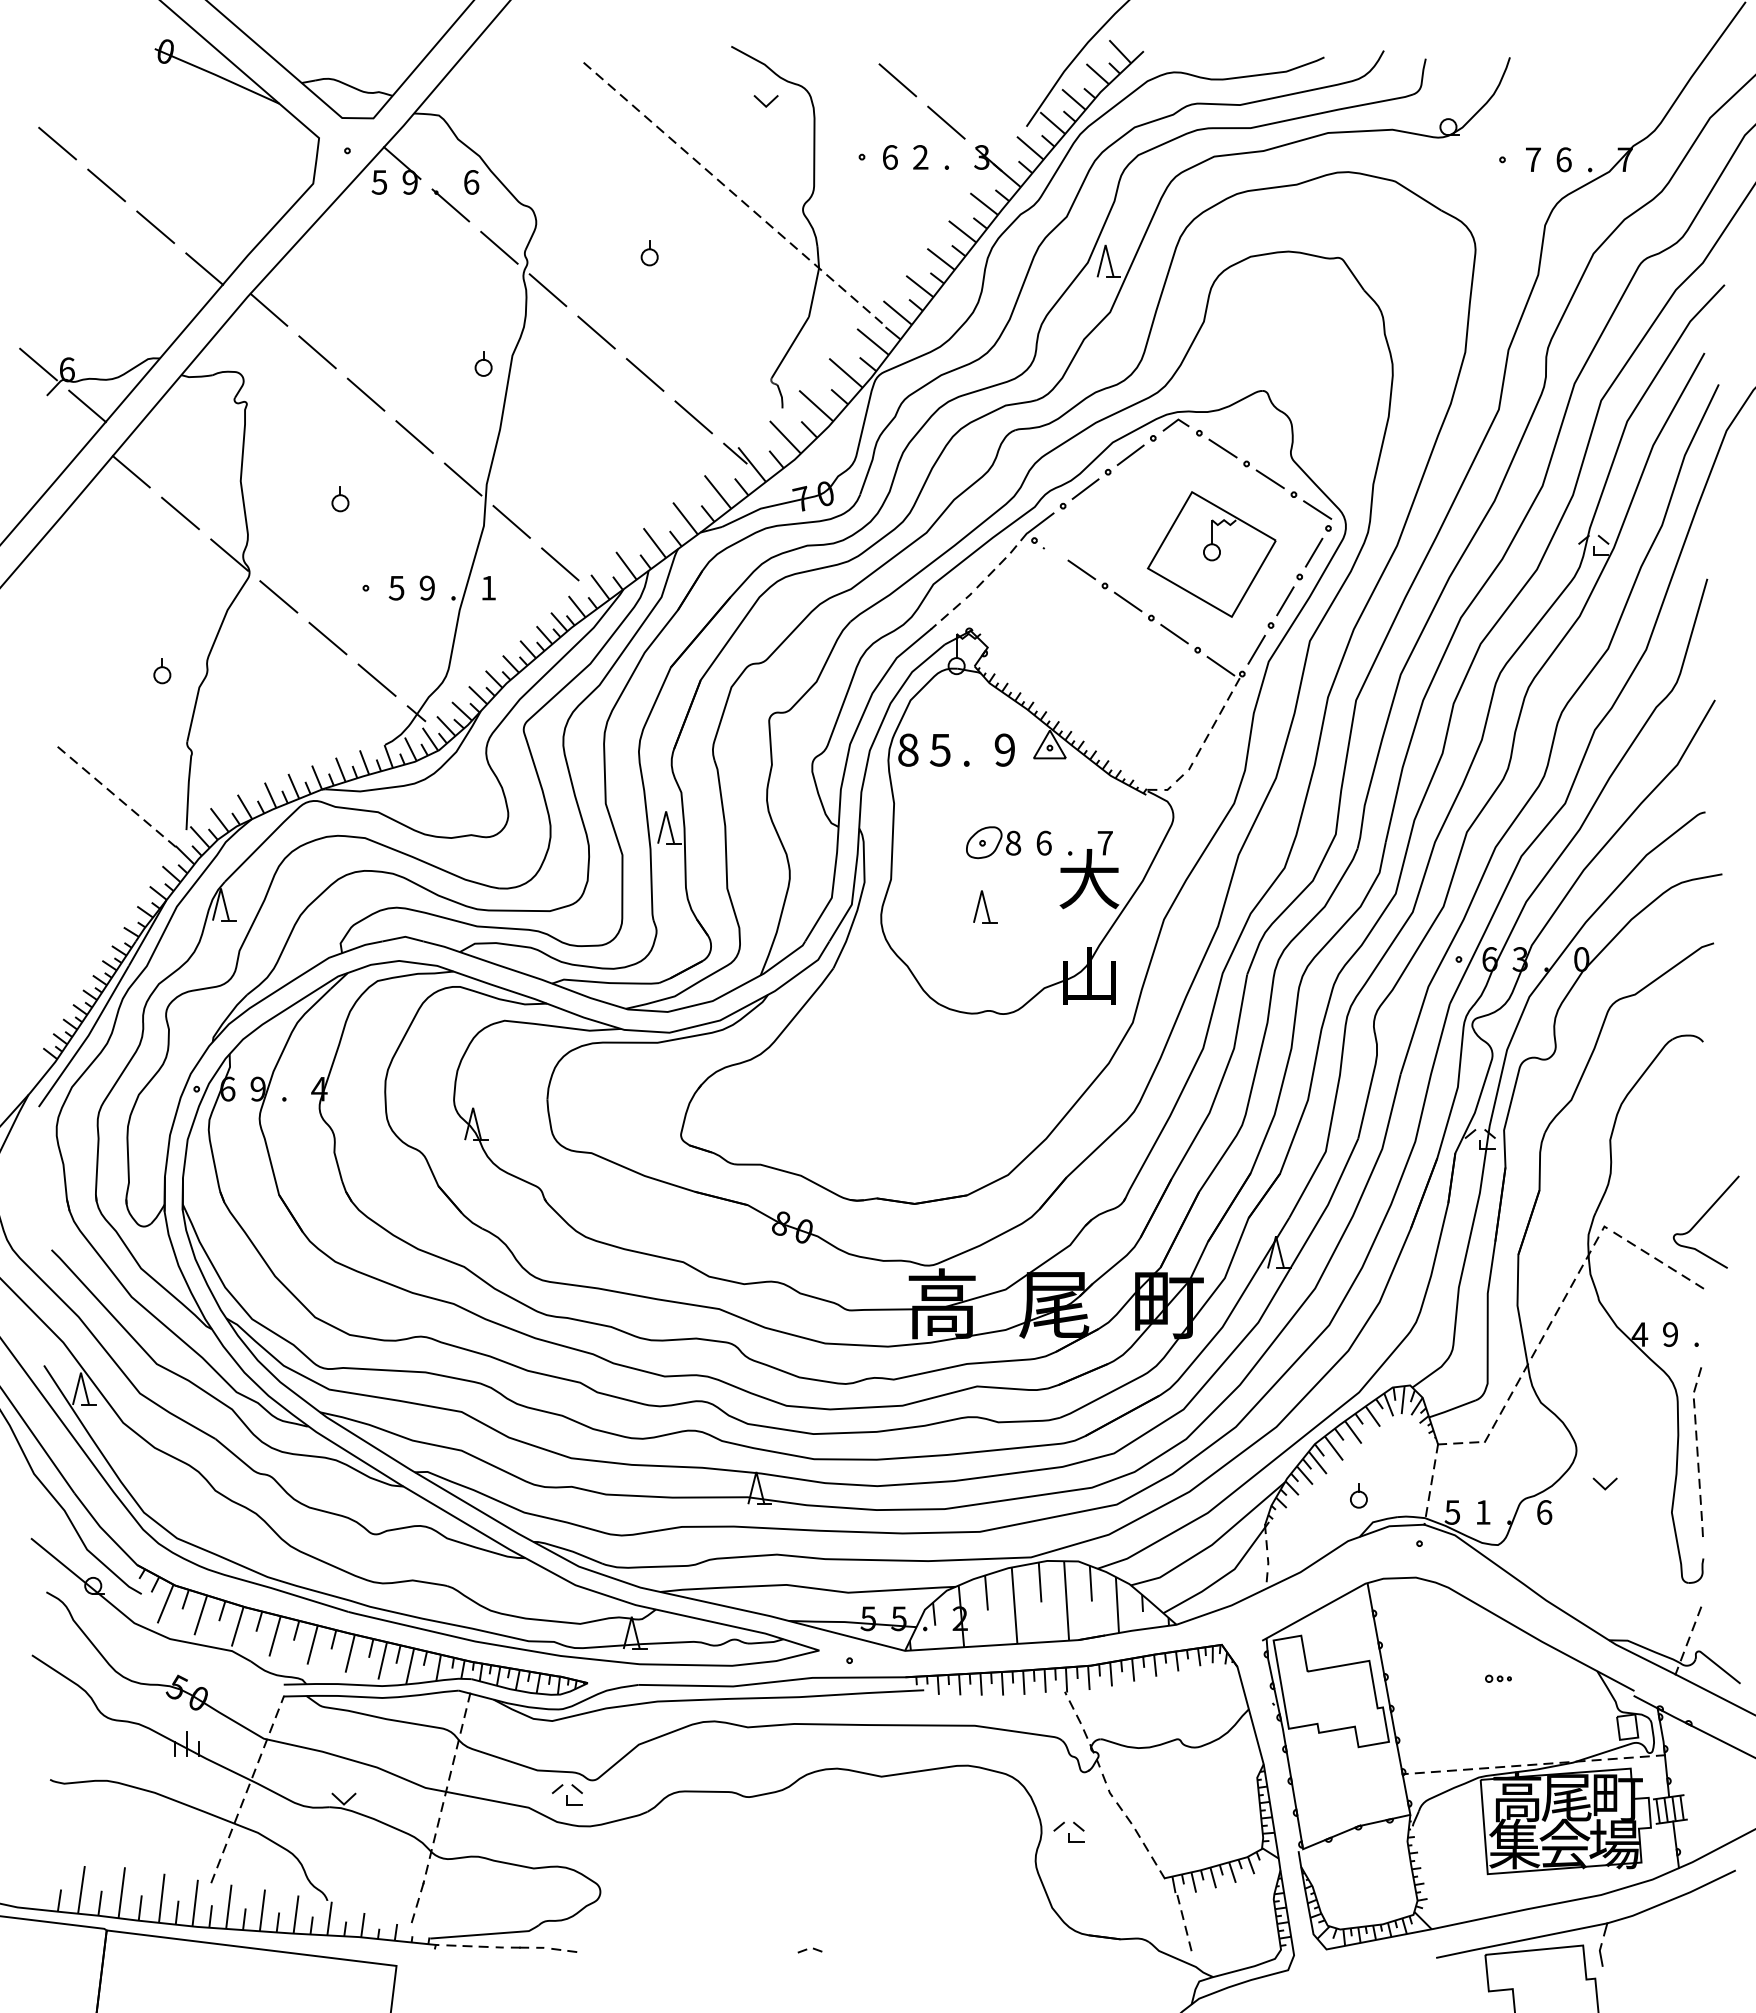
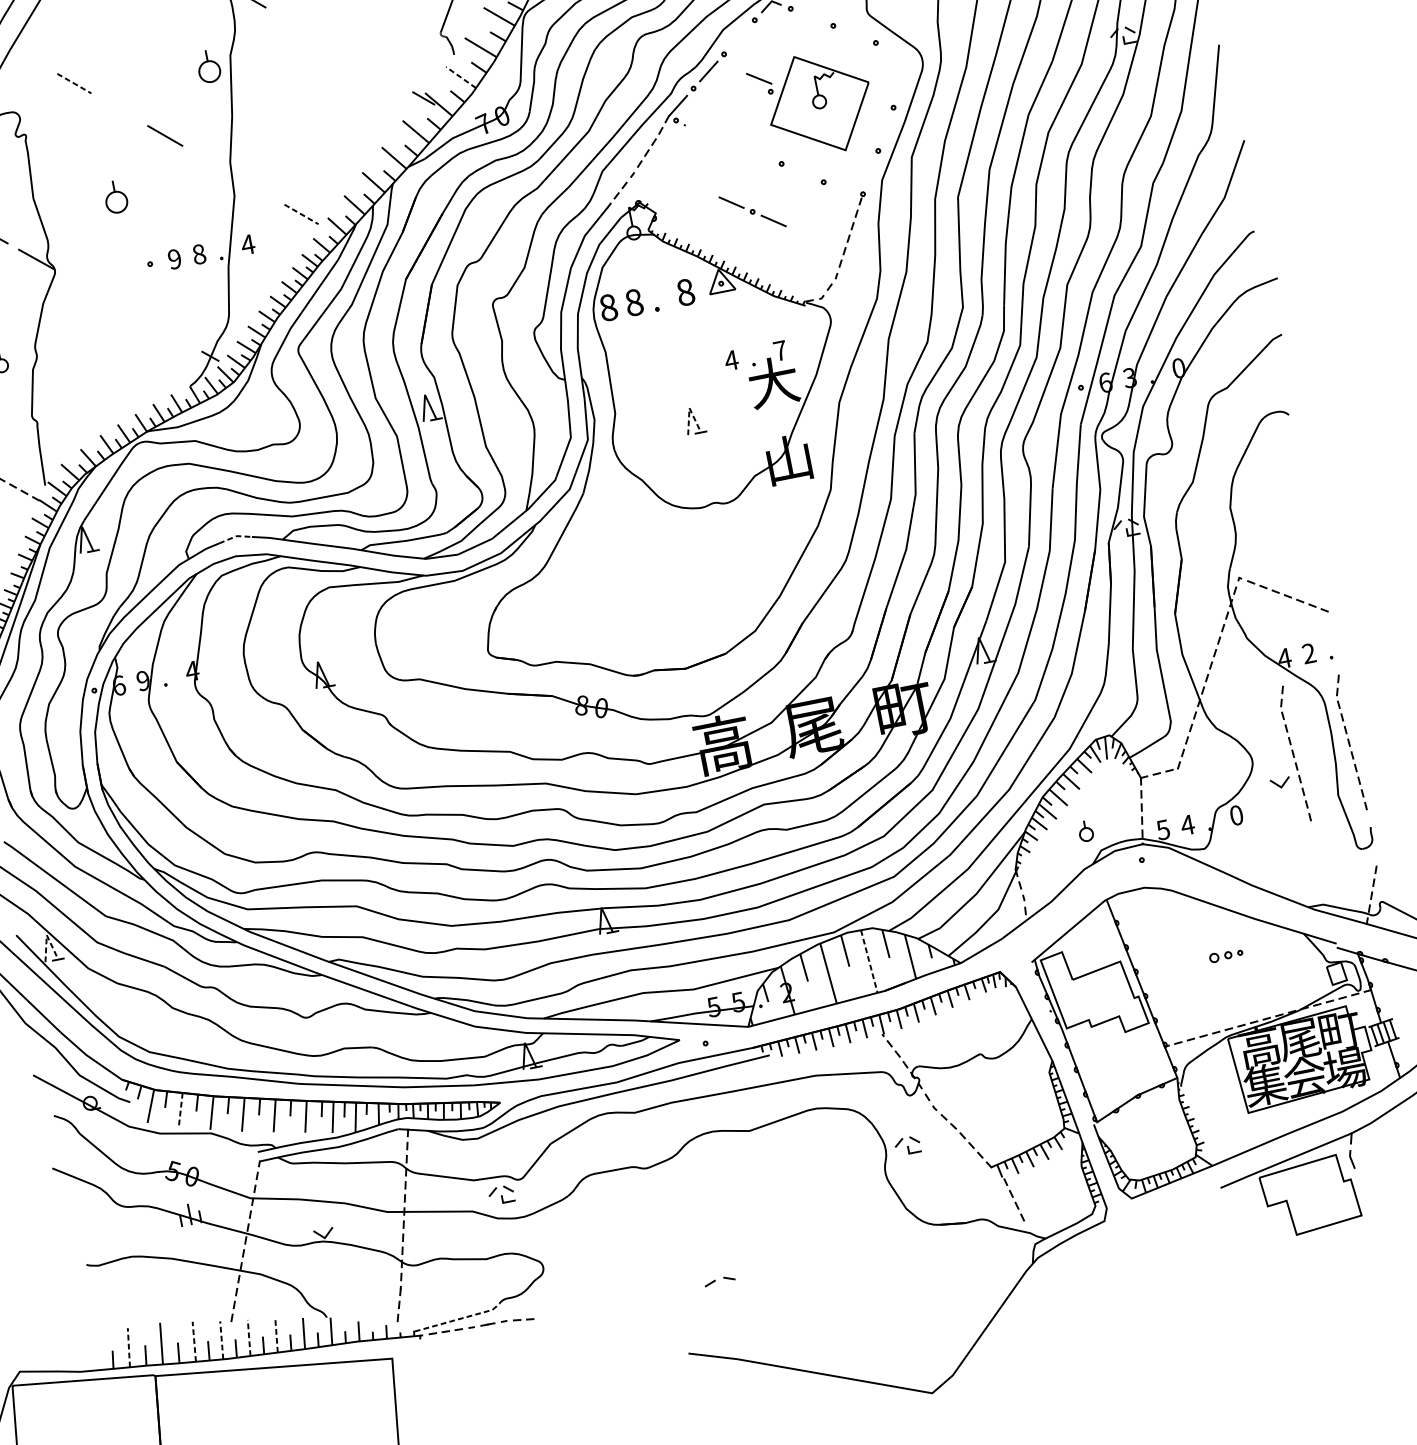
line: (268, 309) -> (28, 57), removed
line: (596, 332) -> (293, 23), removed
line: (317, 352) -> (74, 83), solid -> dashed
part: (483, 363) -> (208, 66), size x1.6
line: (644, 374) -> (338, 49), removed
line: (365, 394) -> (119, 109), removed
line: (693, 417) -> (384, 76), removed
line: (785, 437) -> (461, 77), solid -> dashed
line: (1222, 448) -> (811, 17), removed
line: (1130, 454) -> (739, 36), removed
line: (462, 479) -> (210, 162), removed
line: (1269, 479) -> (854, 34), removed
part: (340, 499) -> (115, 197), size x1.6
part: (1317, 515) -> (759, 83), moved
line: (511, 521) -> (255, 187), removed
line: (1313, 552) -> (900, 85), removed
line: (560, 564) -> (301, 214), solid -> dashed
part: (1104, 585) -> (752, 211), moved
text: (396, 587) -> (174, 258), 5 -> 9
text: (427, 587) -> (199, 253), 9 -> 8
text: (488, 588) -> (248, 245), 1 -> 4
line: (278, 596) -> (81, 284), removed
line: (1285, 601) -> (886, 129), removed
line: (1174, 633) -> (802, 172), removed
line: (327, 638) -> (127, 310), removed
line: (1256, 649) -> (870, 172), removed
line: (1220, 666) -> (844, 191), removed
line: (376, 679) -> (173, 335), removed
text: (939, 749) -> (633, 302), 5 -> 8
text: (1004, 749) -> (685, 291), 9 -> 8
part: (993, 842) -> (691, 367), removed
text: (1043, 842) -> (731, 360), 6 -> 4
line: (981, 890) -> (689, 408), solid -> dashed
line: (403, 937) -> (235, 536), solid -> dashed
curve: (1702, 1218) -> (1316, 555), removed
text: (1670, 1334) -> (1309, 653), 9 -> 2
line: (81, 1372) -> (47, 934), solid -> dashed
part: (1628, 1451) -> (1294, 753), added
text: (1482, 1512) -> (1187, 825), 1 -> 4
text: (1544, 1512) -> (1236, 815), 6 -> 0
line: (1066, 1600) -> (869, 961), solid -> dashed
line: (200, 1615) -> (180, 1110), solid -> dashed
part: (1498, 1678) -> (1226, 955), size x1.6
line: (81, 1889) -> (128, 1347), solid -> dashed
line: (161, 1898) -> (194, 1341), solid -> dashed
line: (195, 1902) -> (221, 1339), solid -> dashed
line: (228, 1906) -> (248, 1337), solid -> dashed
line: (262, 1909) -> (276, 1334), solid -> dashed
line: (487, 1934) -> (459, 1319), solid -> dashed
part: (809, 1950) -> (719, 1281), size x1.6

